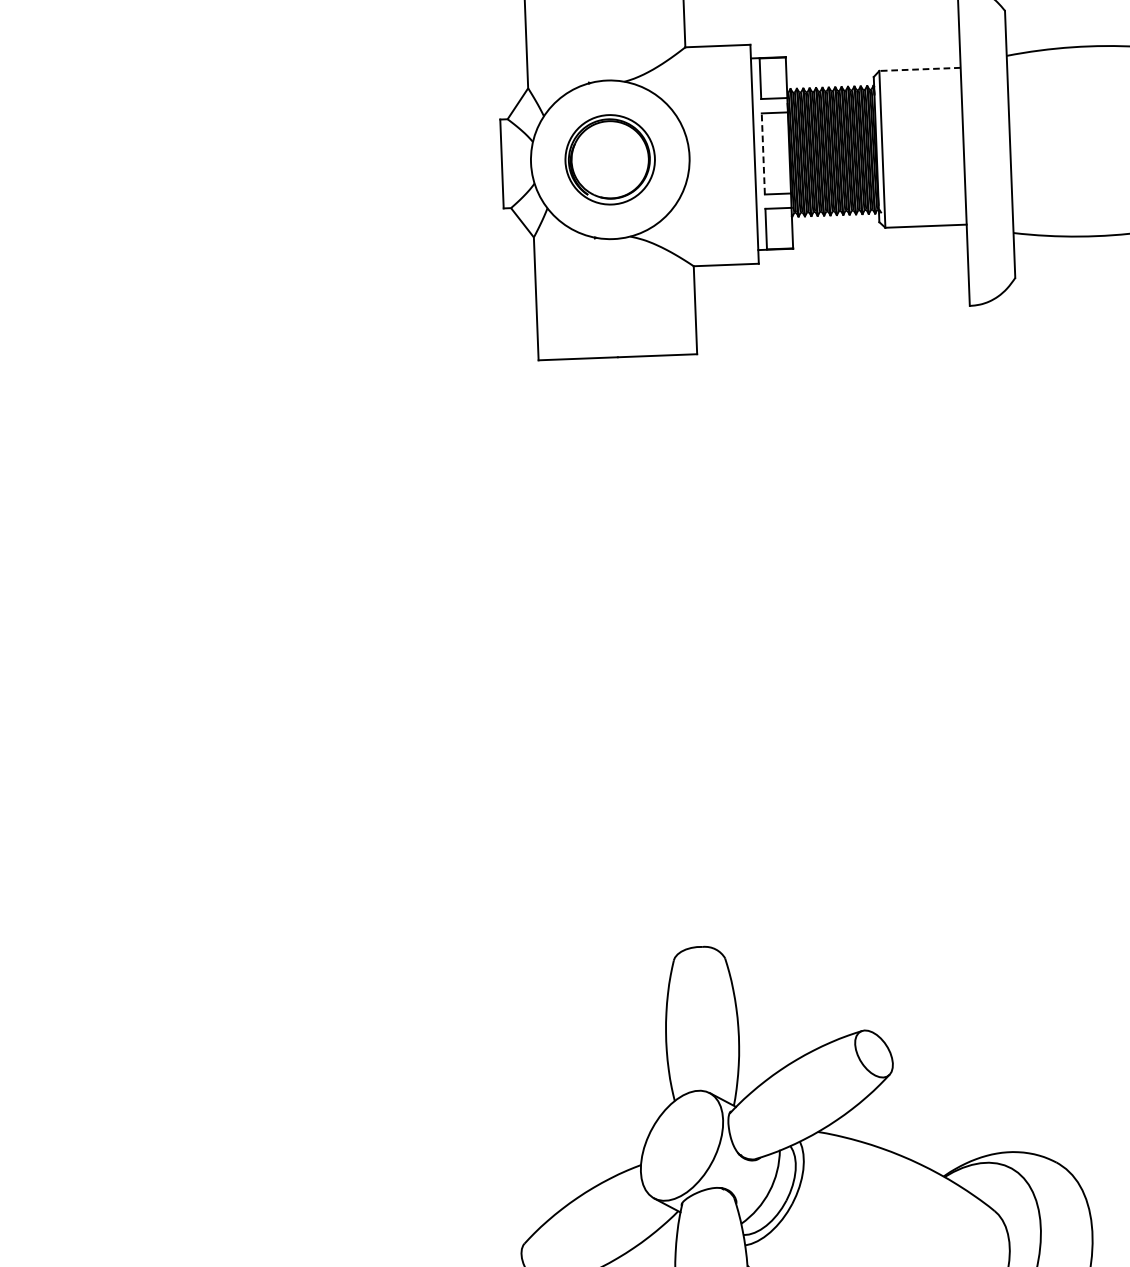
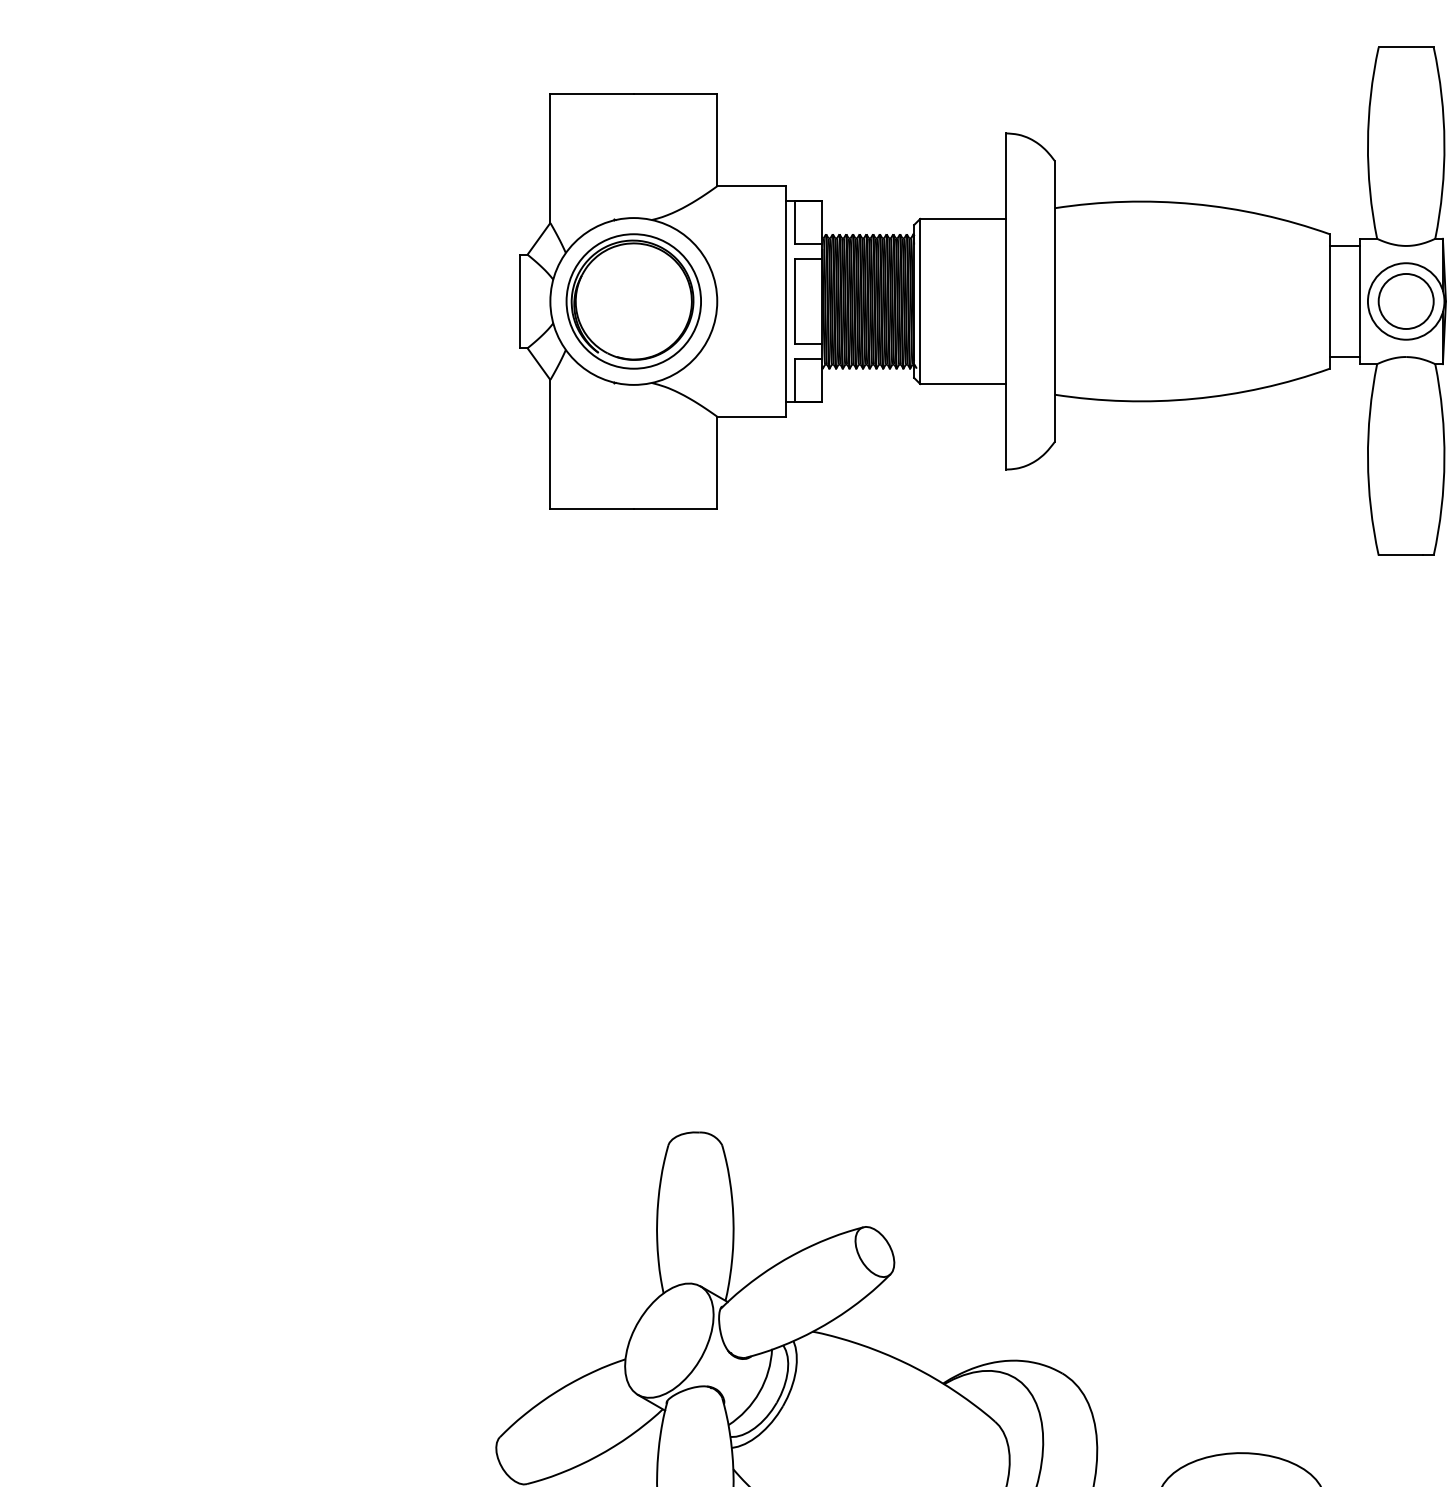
line: (920, 68) -> (963, 218), dashed -> solid
line: (762, 153) -> (794, 301), dashed -> solid
part: (609, 159) -> (633, 301), size x1.43

